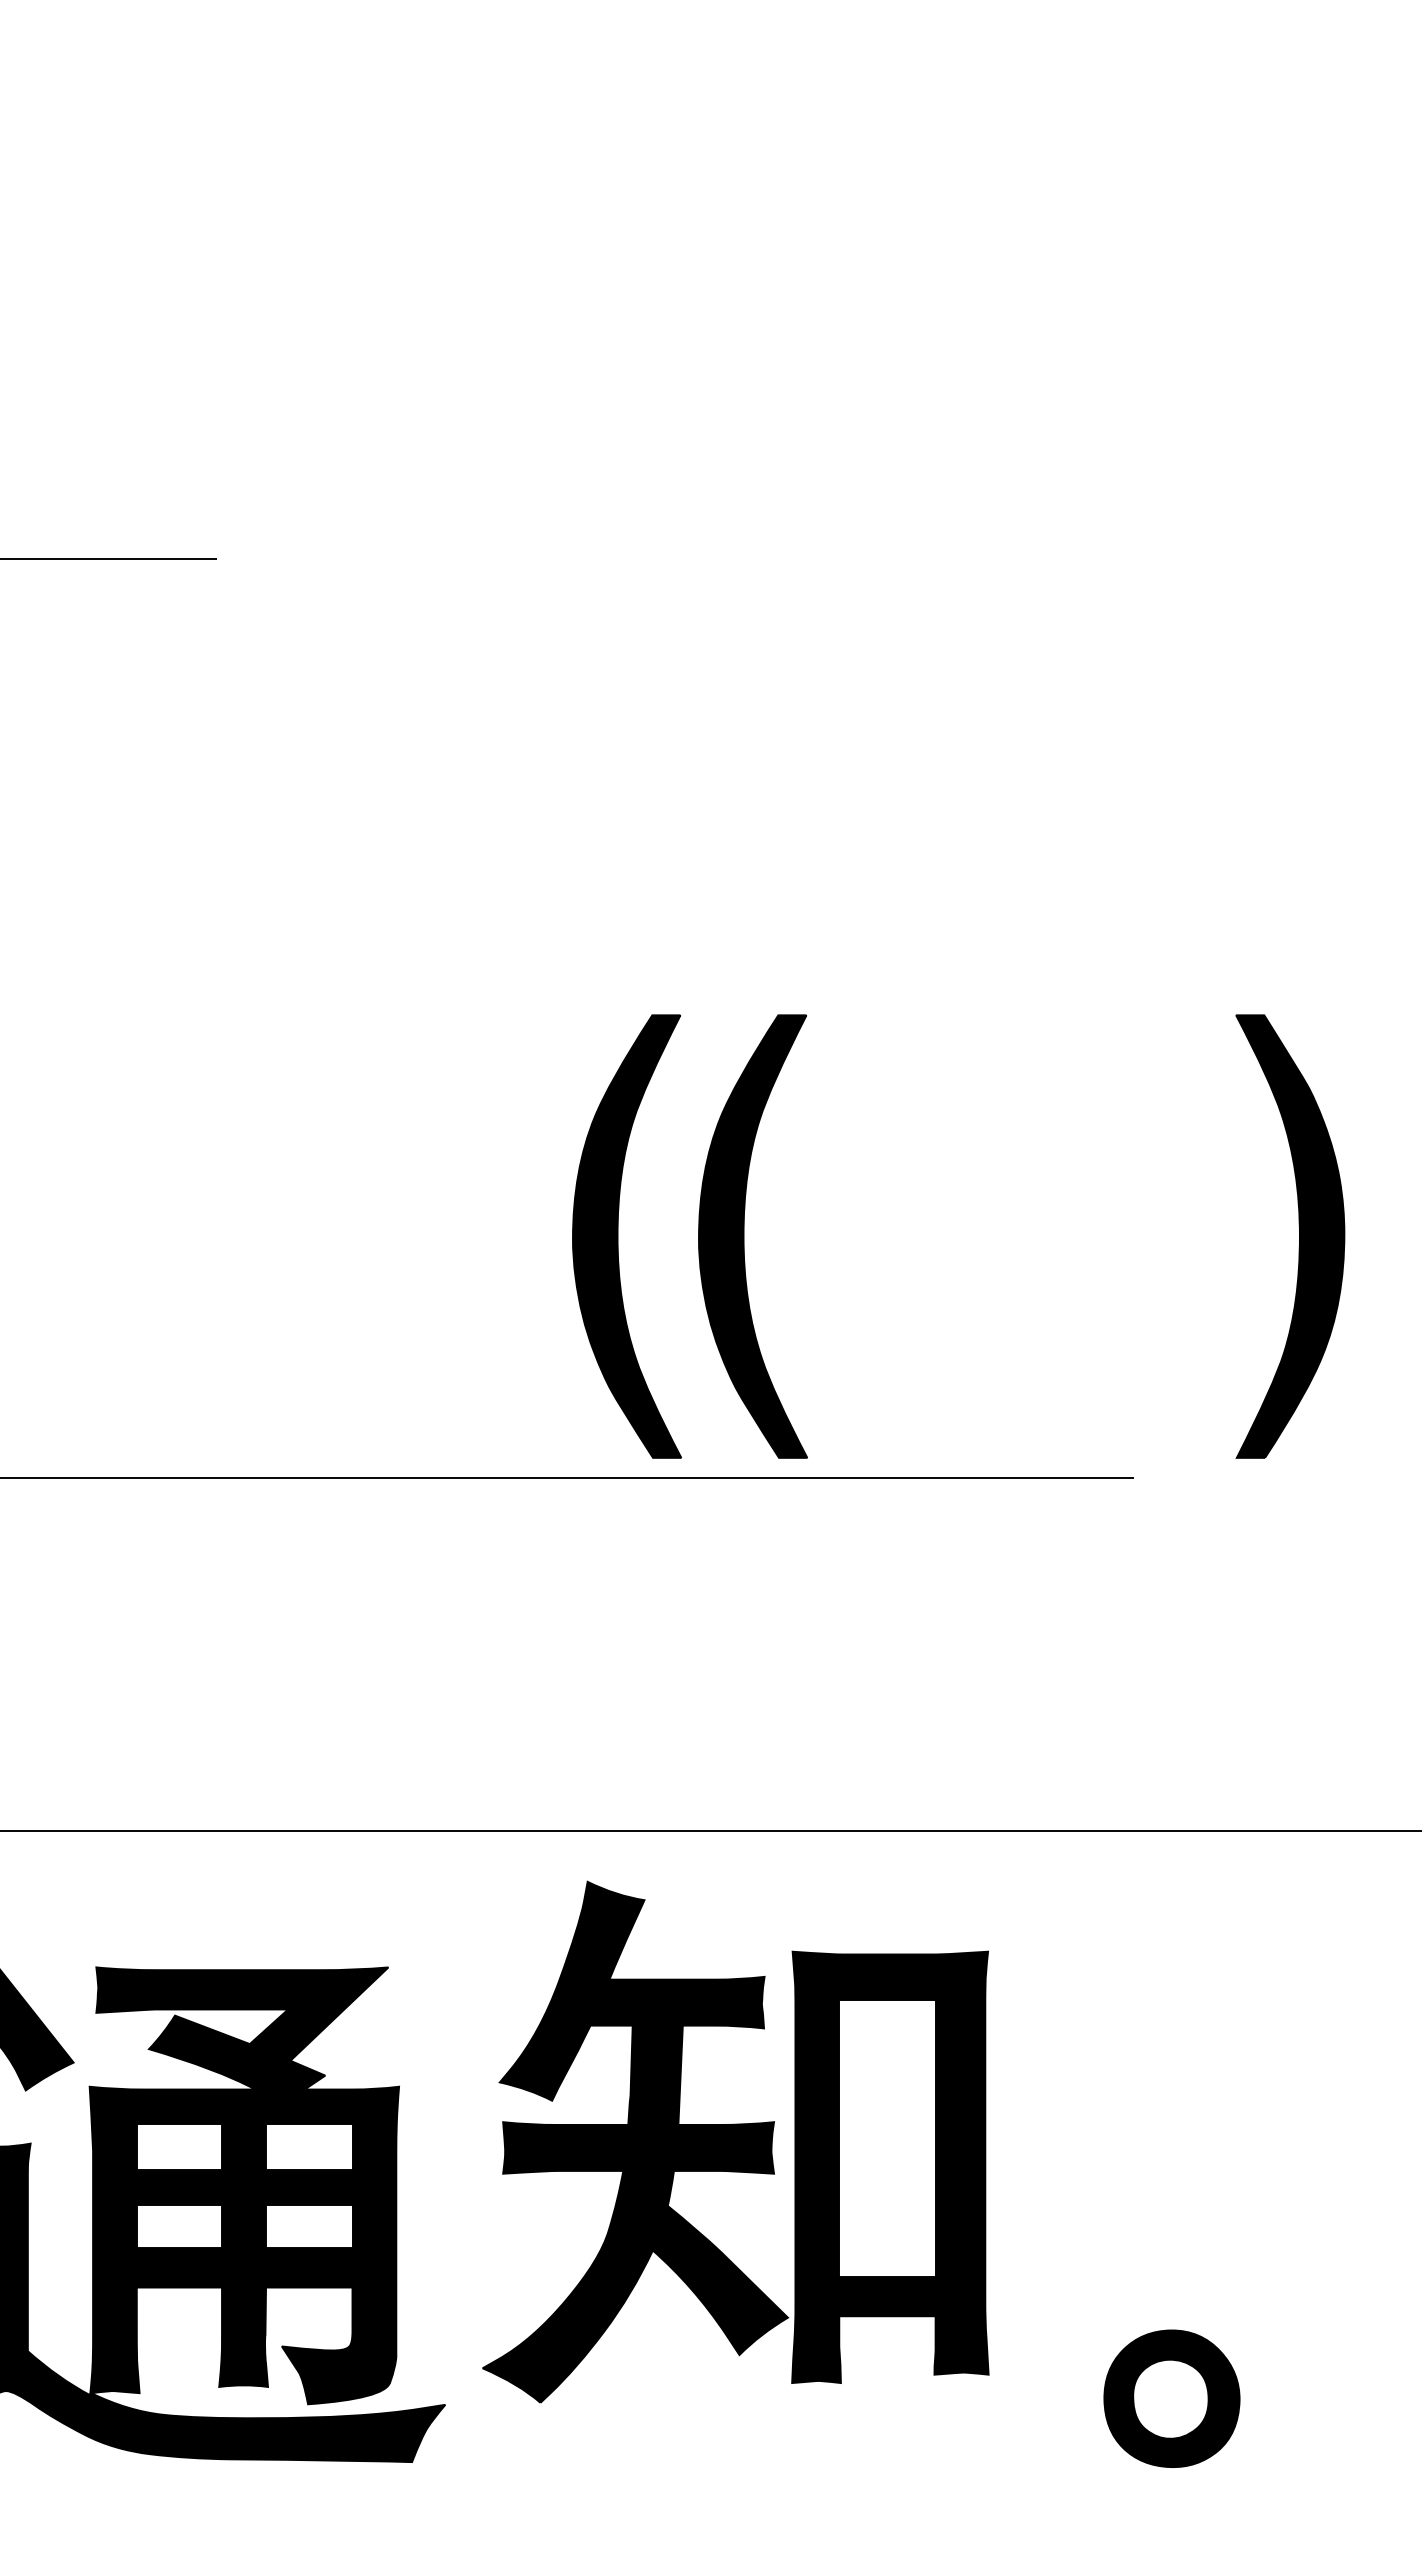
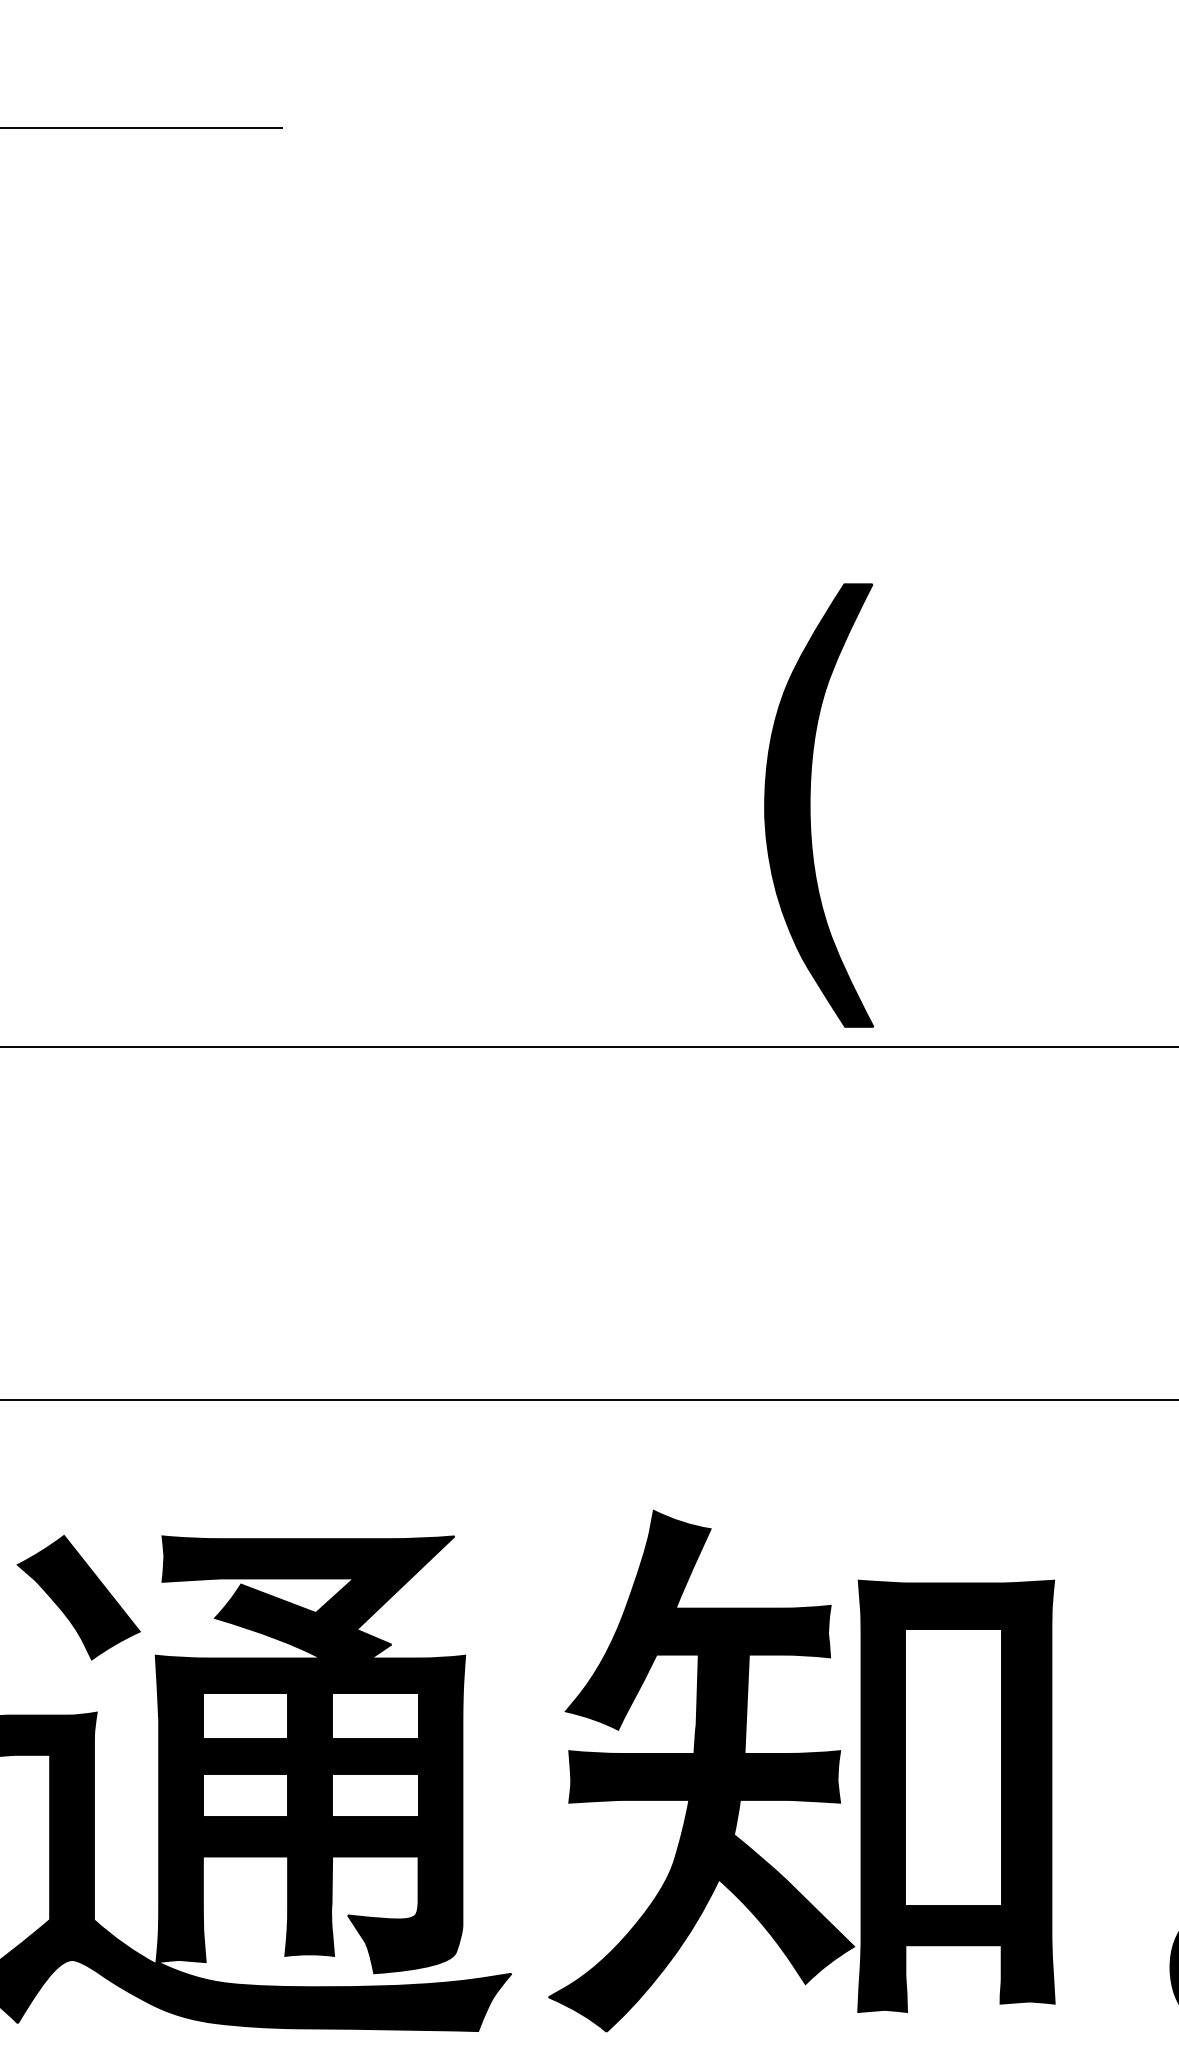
part: (618, 1236) -> (684, 805), removed
part: (735, 2141) -> (801, 1770), moved

